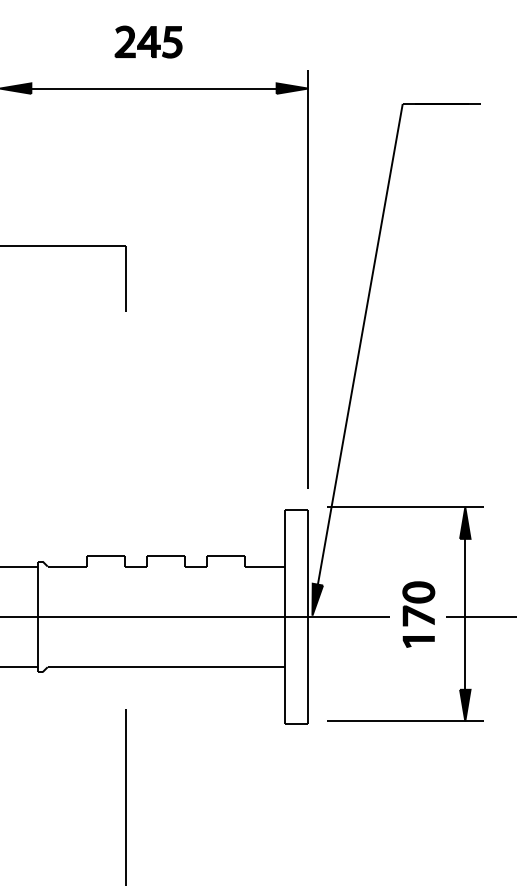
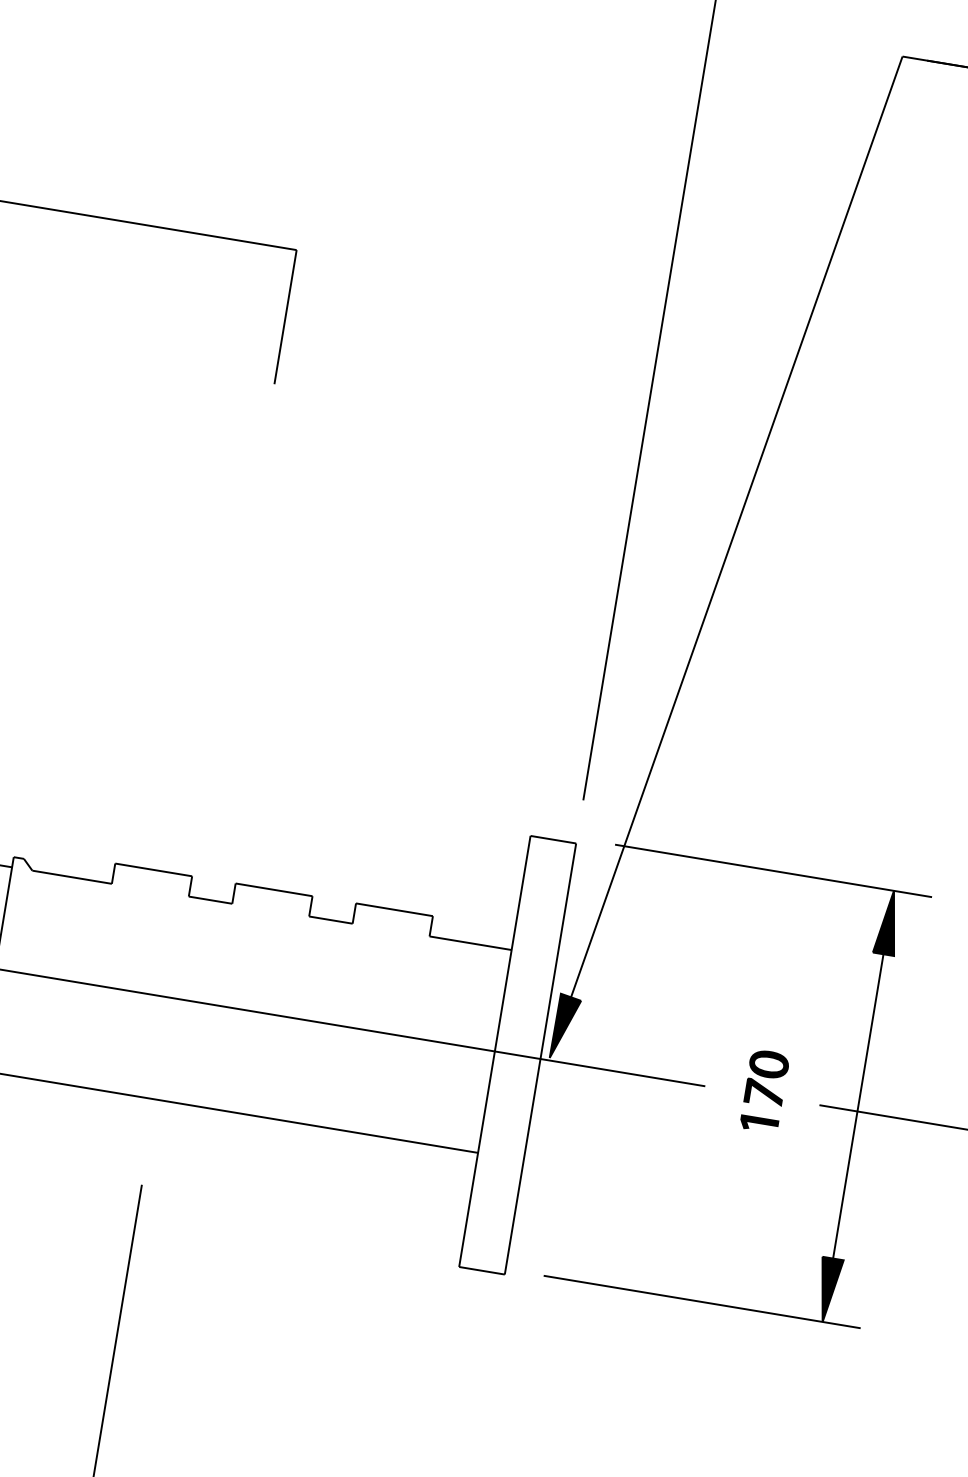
part: (418, 614) -> (763, 1091), size x0.6

